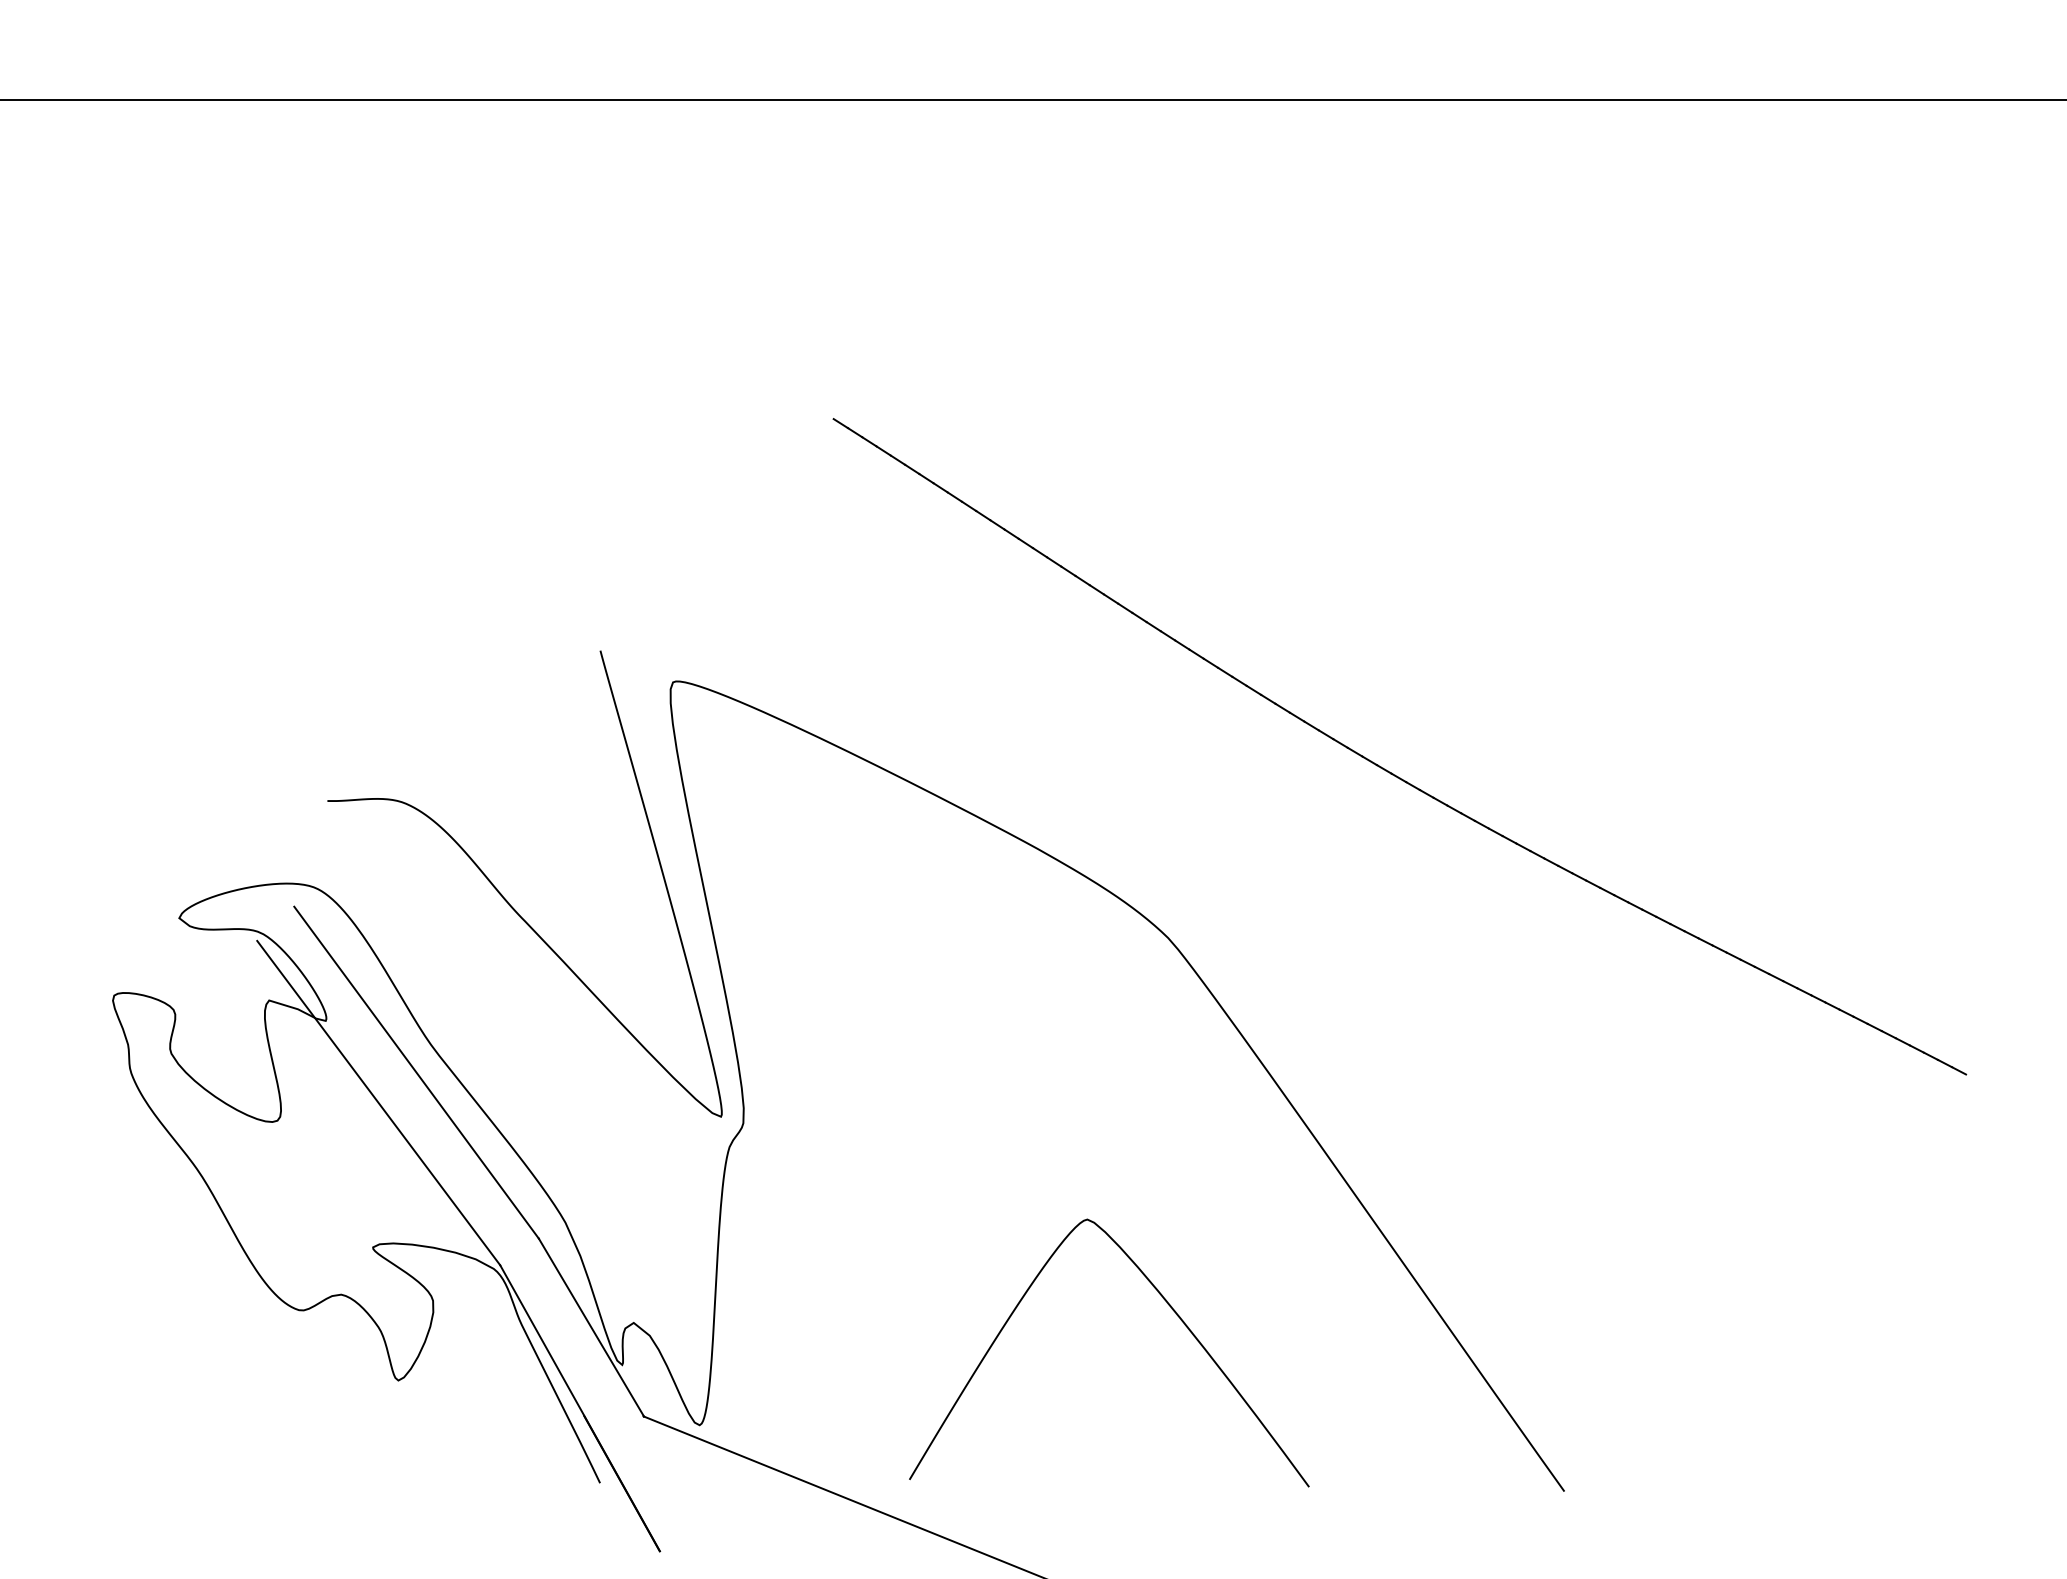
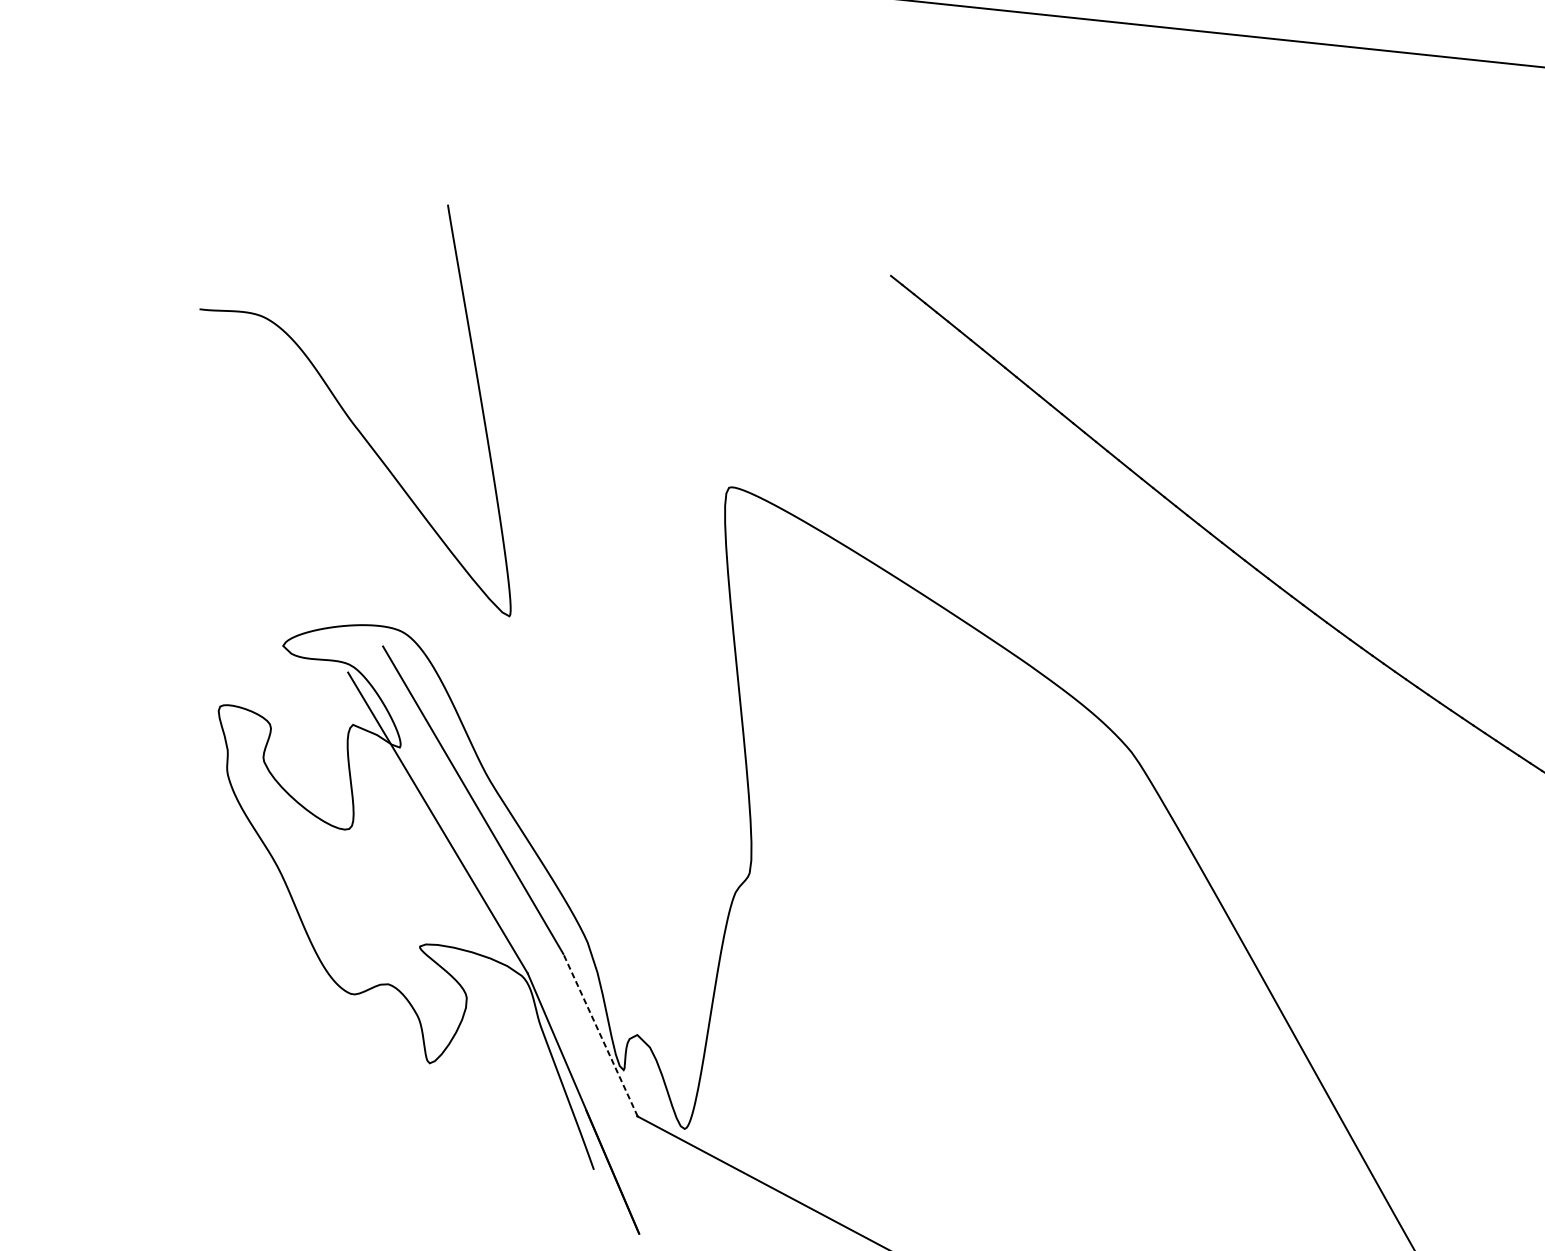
curve: (507, 900) -> (345, 411), moved
curve: (1167, 1304) -> (1097, 1067), removed
line: (591, 1327) -> (600, 1035), solid -> dashed

